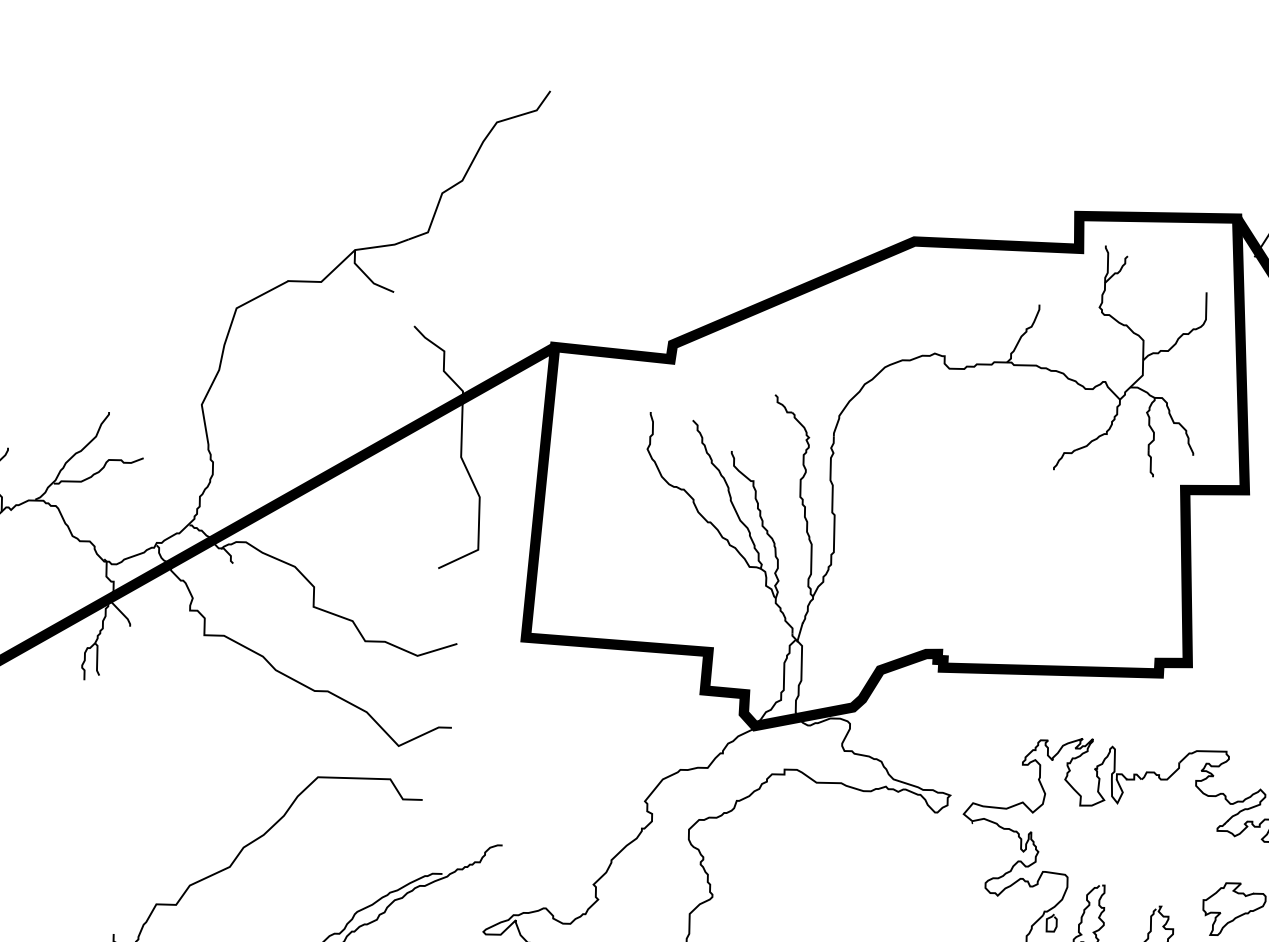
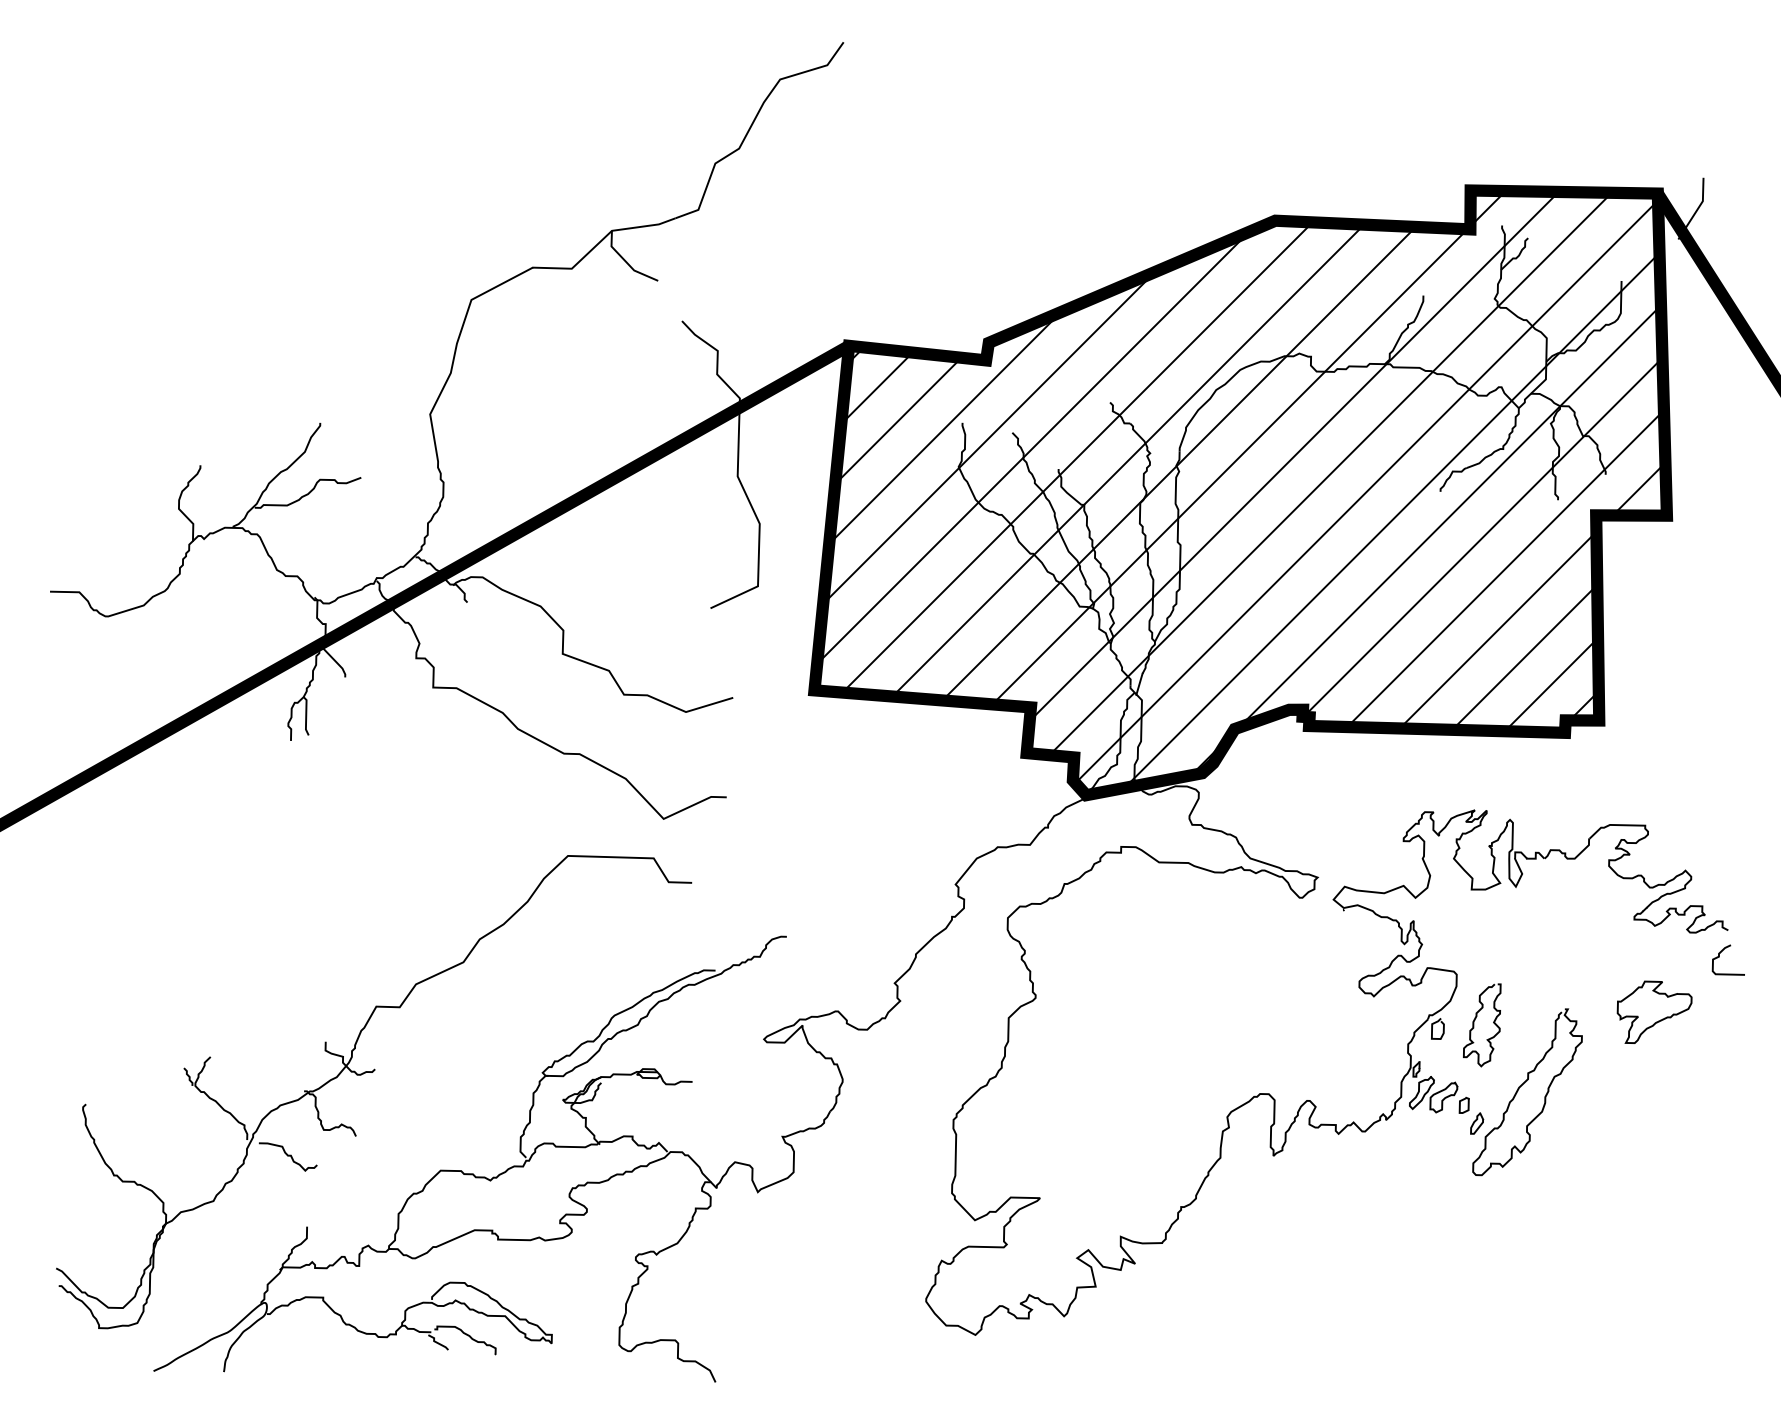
hatch: (886, 468) -> (1241, 489), added

